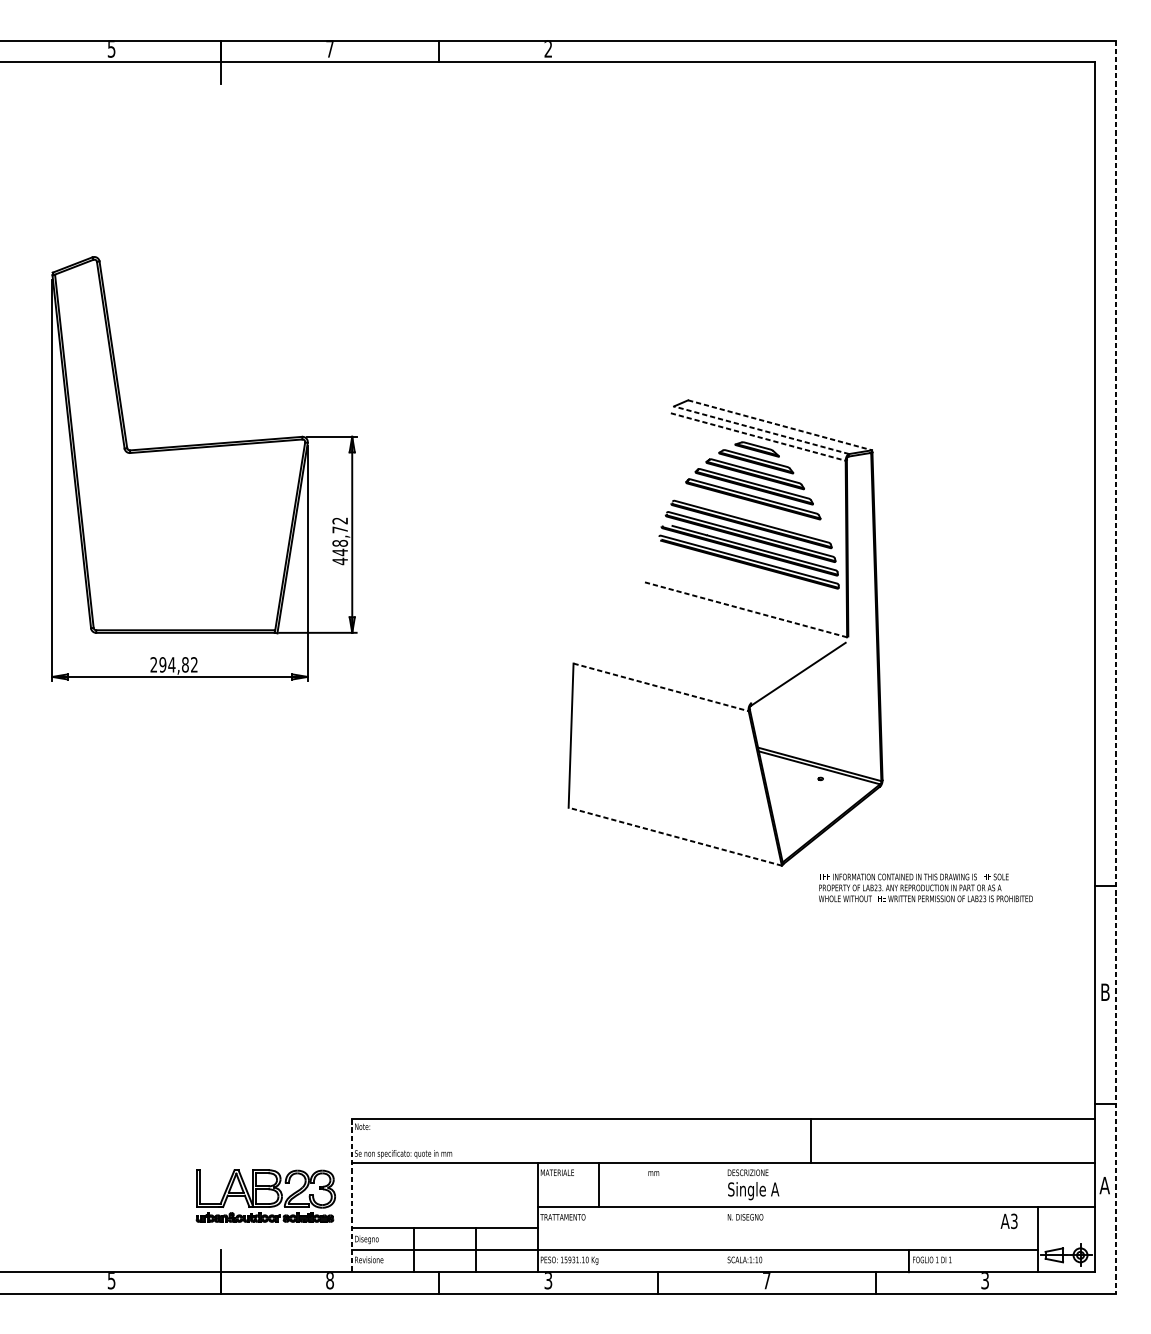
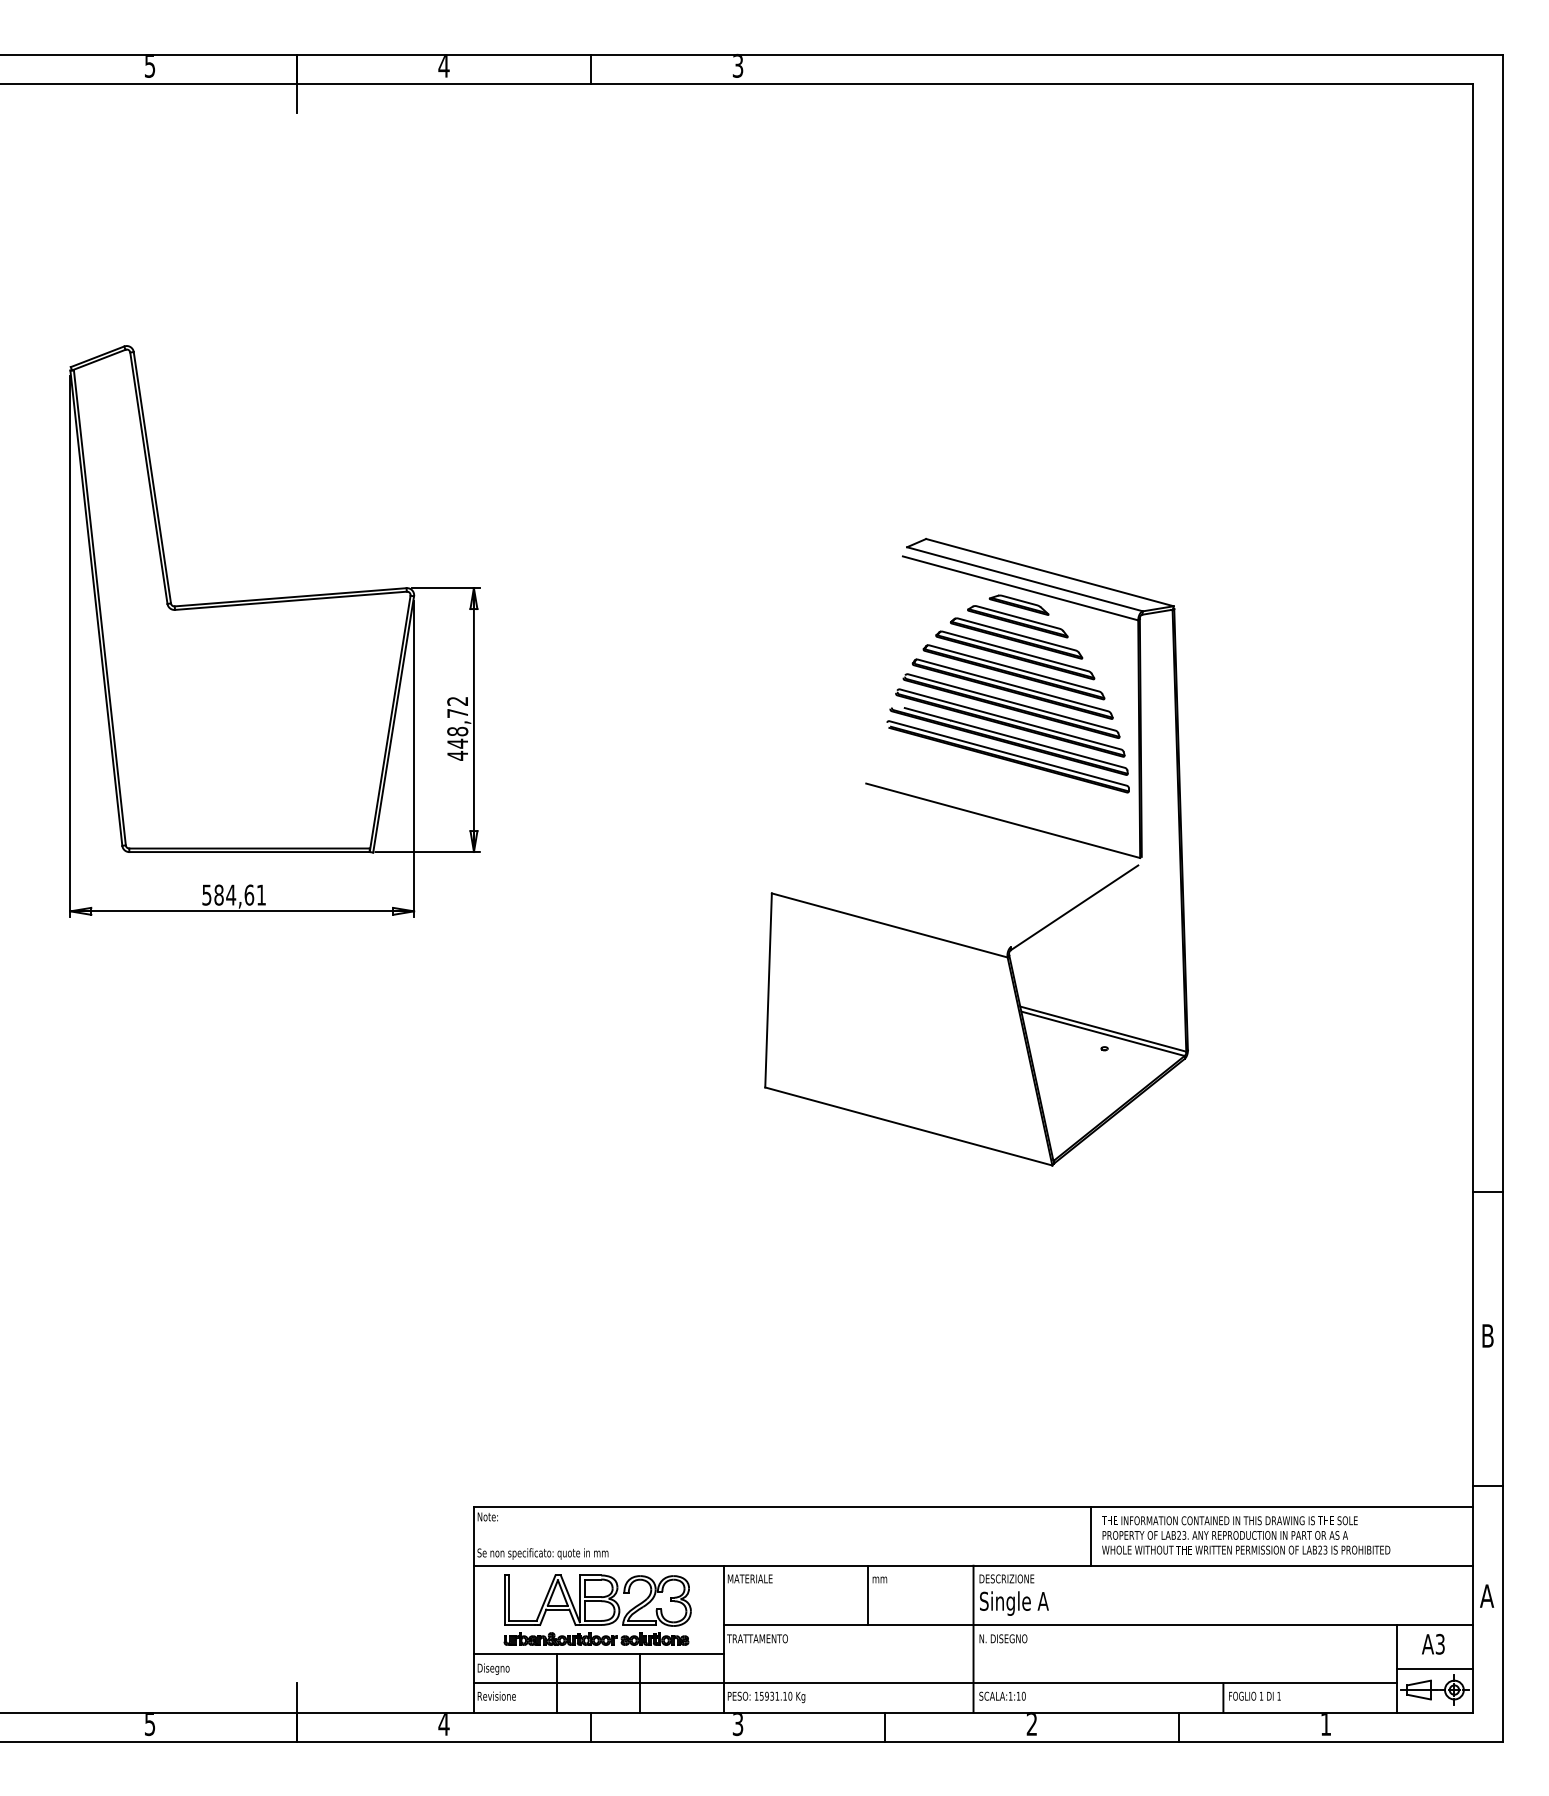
text: (329, 49) -> (443, 66), 7 -> 4
text: (548, 49) -> (737, 66), 2 -> 3
line: (780, 425) -> (1050, 572), dashed -> solid
line: (761, 430) -> (1024, 579), dashed -> solid
line: (758, 437) -> (1020, 588), dashed -> solid
part: (752, 511) -> (1012, 688), added
line: (745, 609) -> (1003, 820), dashed -> solid
text: (173, 664) -> (233, 894), 294,82 -> 584,61
line: (1116, 667) -> (1502, 898), dashed -> solid
line: (661, 687) -> (890, 925), dashed -> solid
line: (675, 836) -> (908, 1126), dashed -> solid
text: (926, 887) -> (1246, 1535), moved
line: (598, 1184) -> (867, 1594), moved
part: (265, 1195) -> (597, 1609), moved
line: (351, 1195) -> (473, 1609), dashed -> solid
line: (723, 1217) -> (973, 1638), added
text: (1009, 1221) -> (1433, 1644), moved
line: (1065, 1239) -> (1434, 1668), added
text: (766, 1280) -> (1031, 1724), 7 -> 2
text: (329, 1281) -> (443, 1725), 8 -> 4
text: (984, 1281) -> (1325, 1725), 3 -> 1

